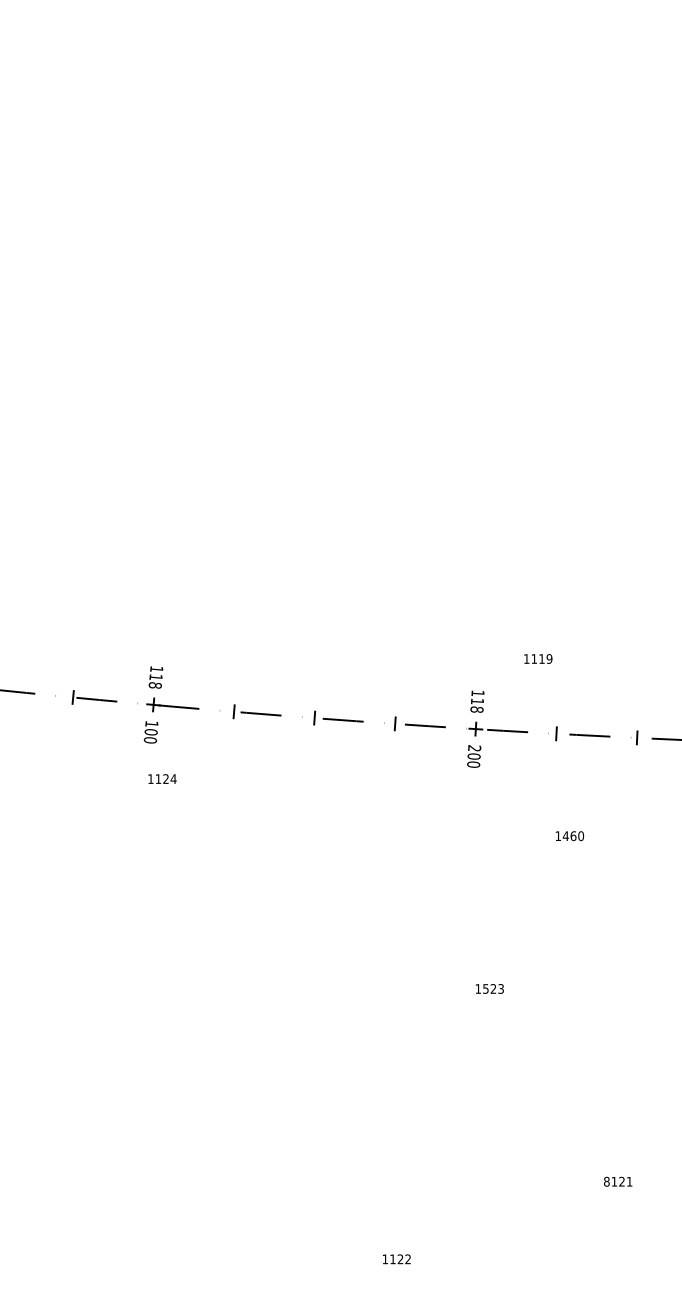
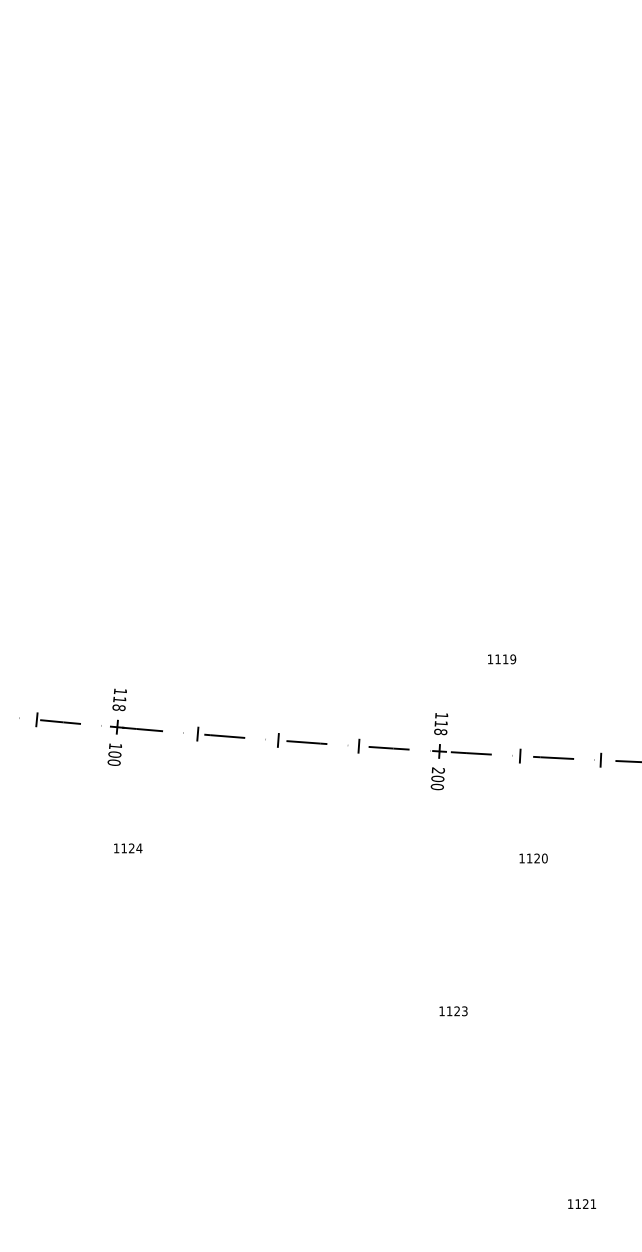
text: (538, 658) -> (502, 658), moved
text: (162, 778) -> (128, 847), moved
text: (569, 836) -> (533, 858), 1460 -> 1120
text: (485, 988) -> (449, 1010), 1523 -> 1123
text: (606, 1181) -> (570, 1203), 8121 -> 1121

